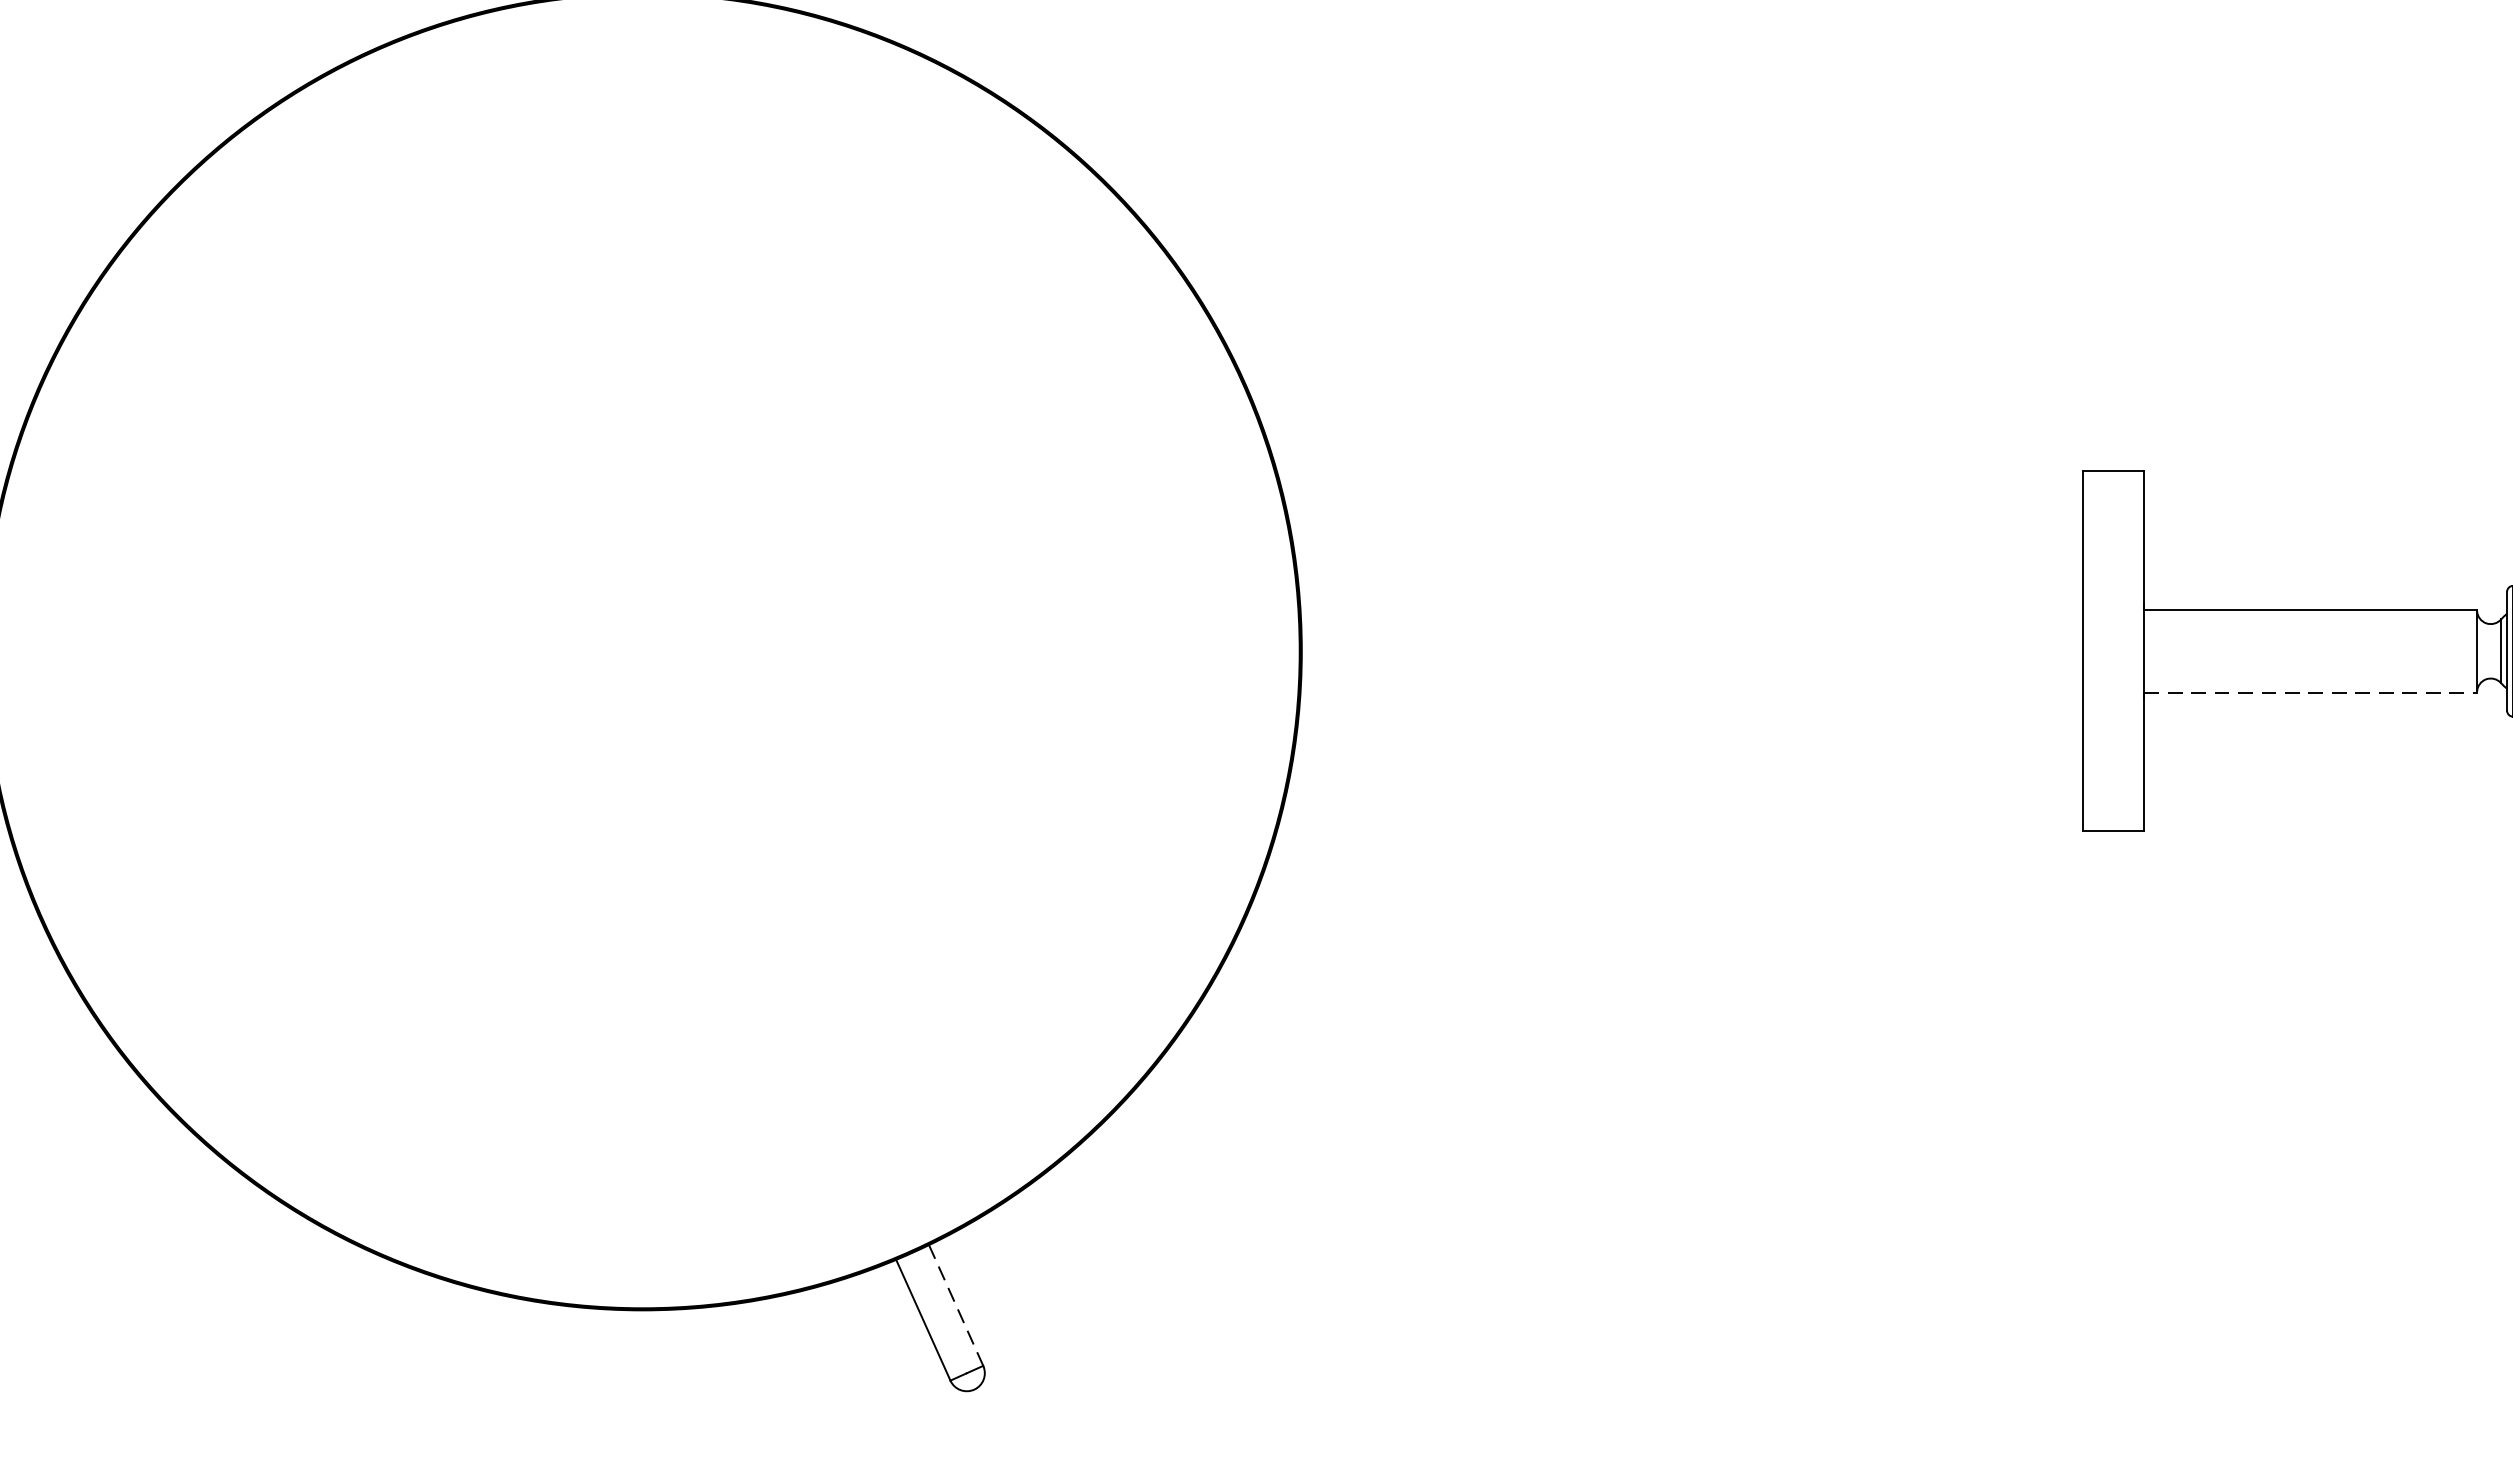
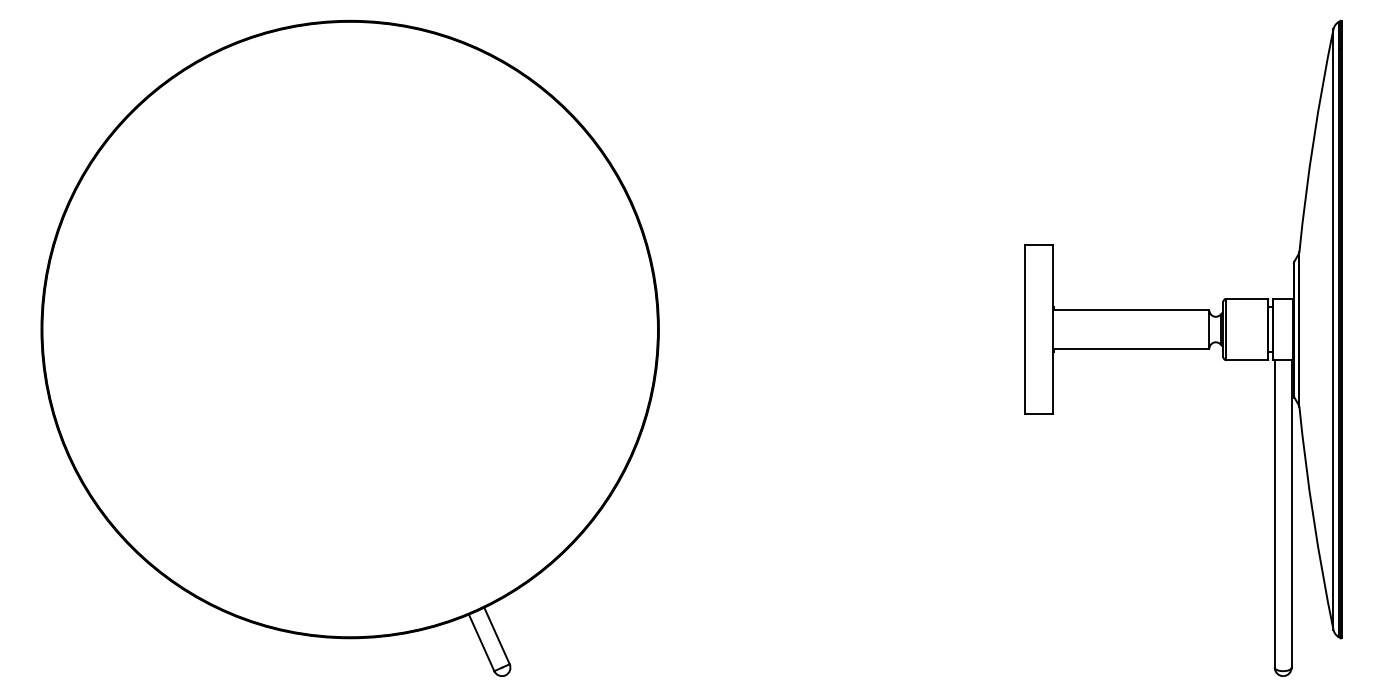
line: (2310, 693) -> (1131, 349), dashed -> solid
line: (955, 1304) -> (496, 635), dashed -> solid

